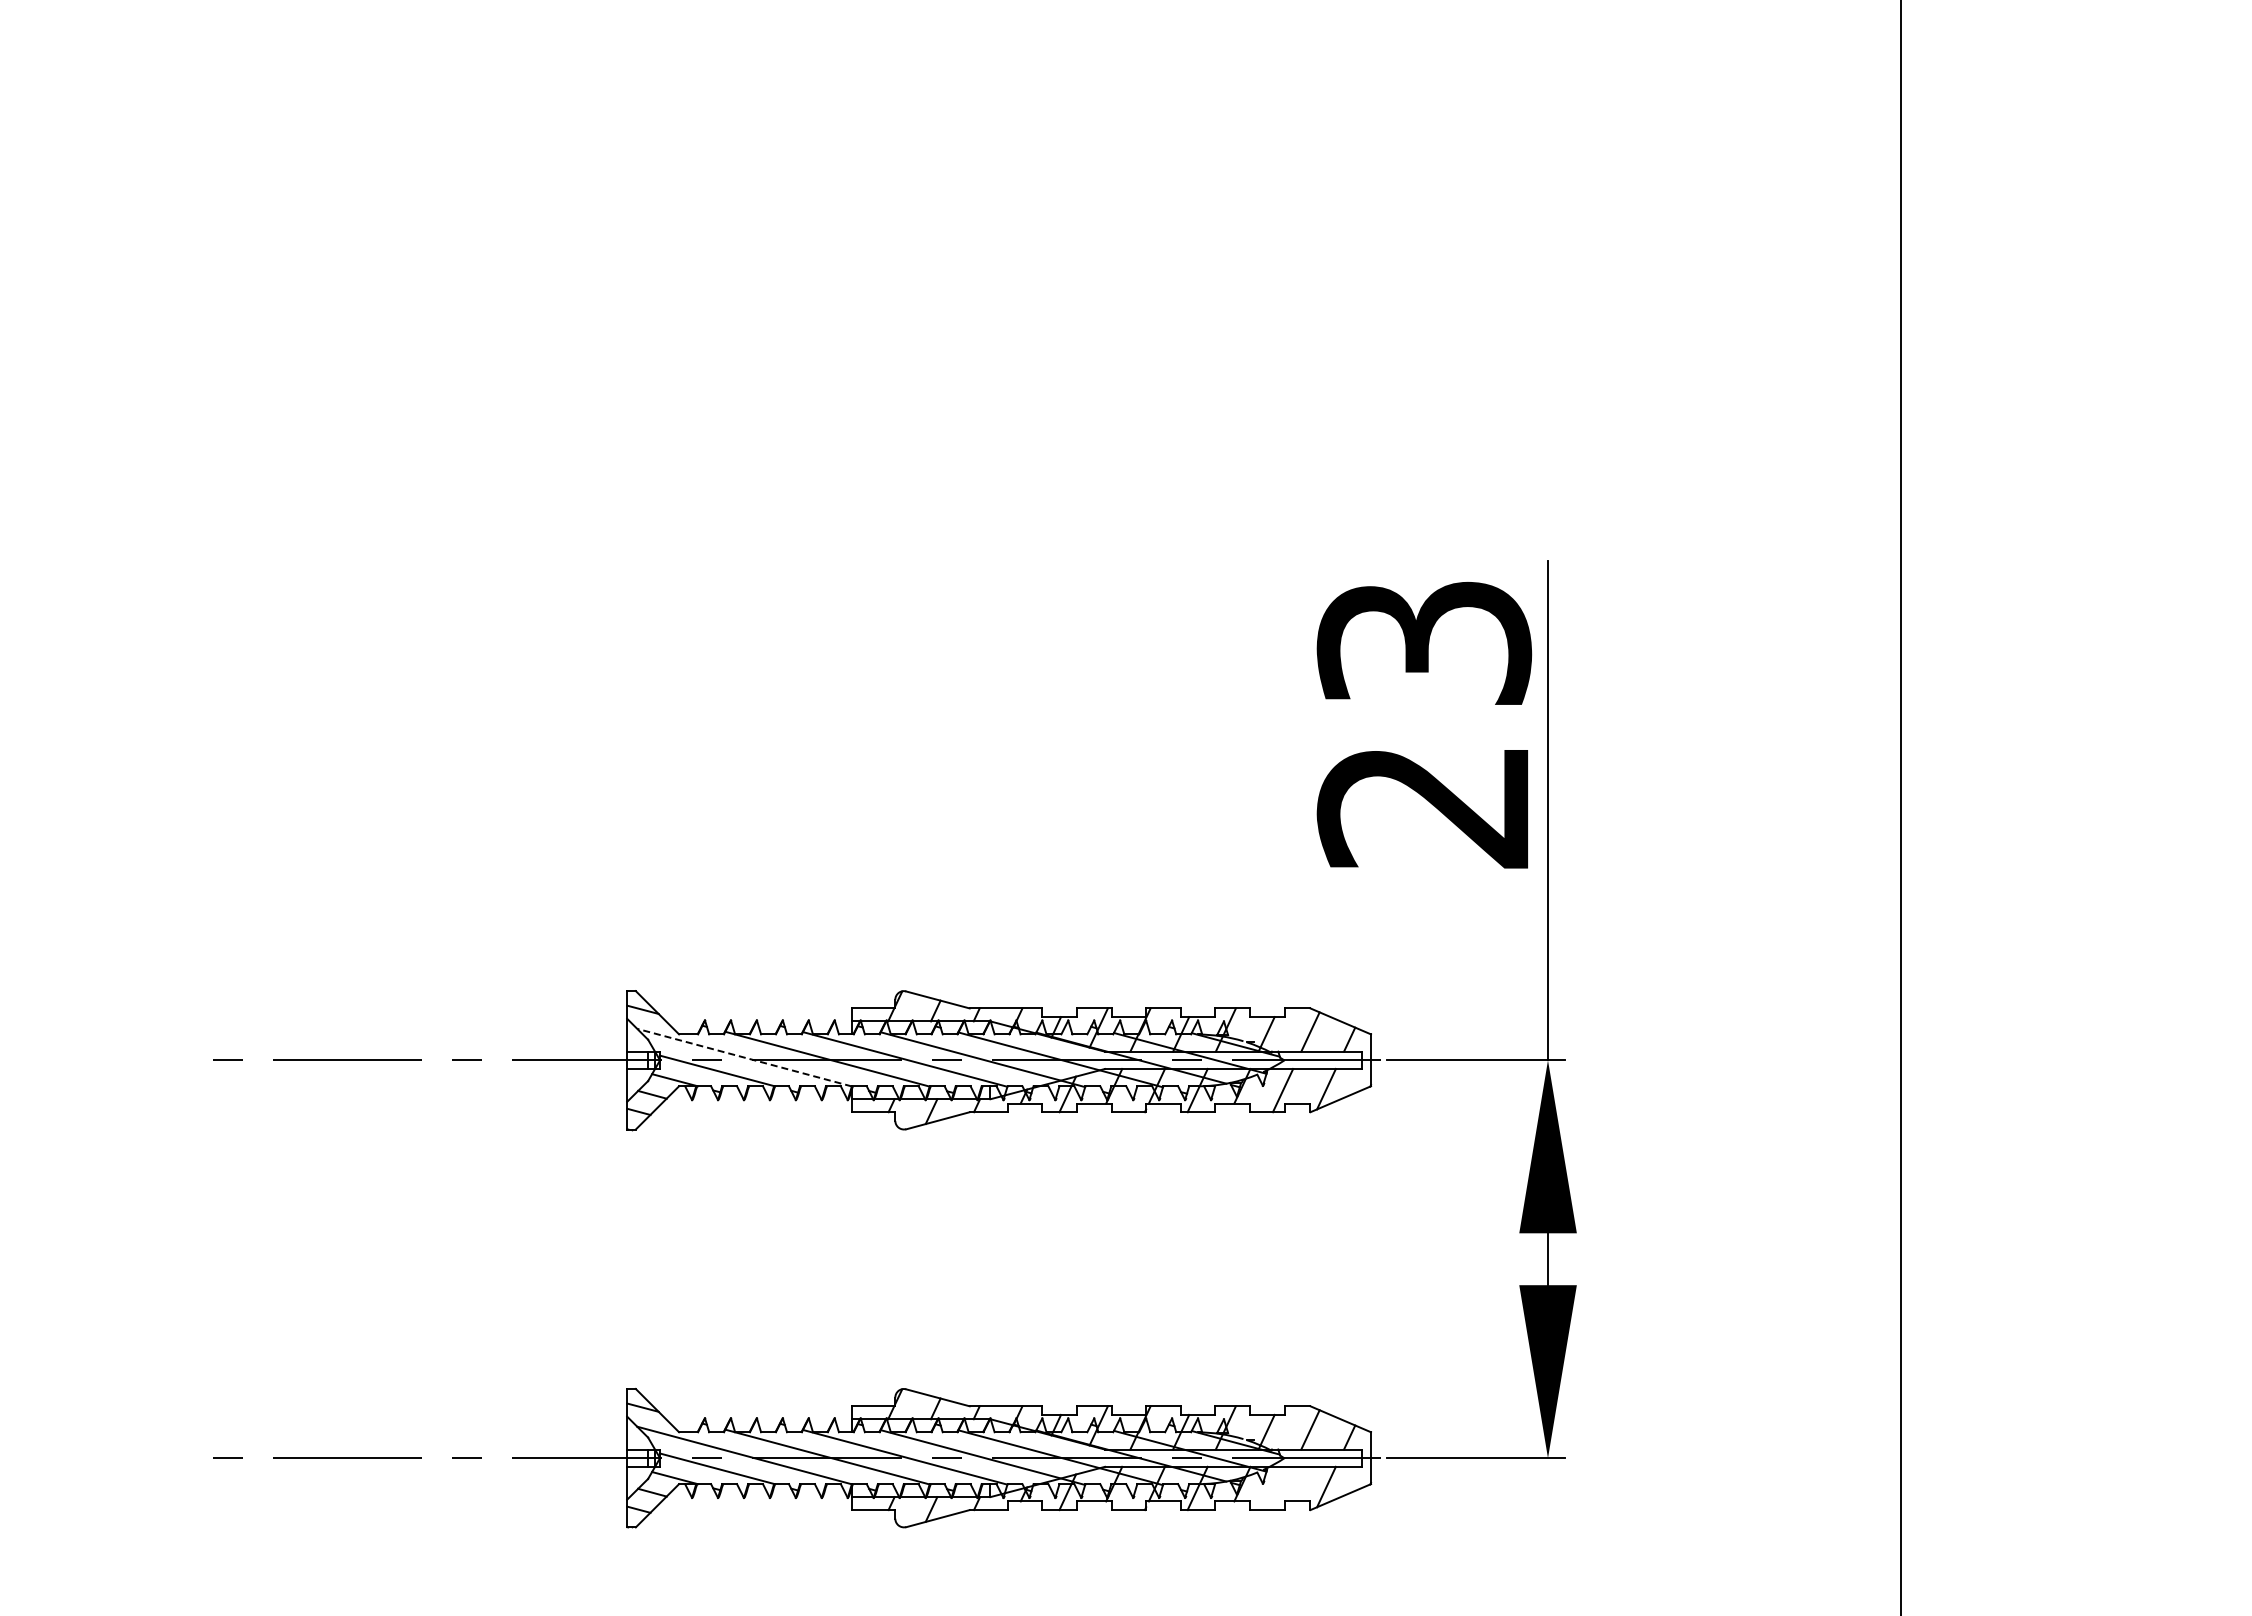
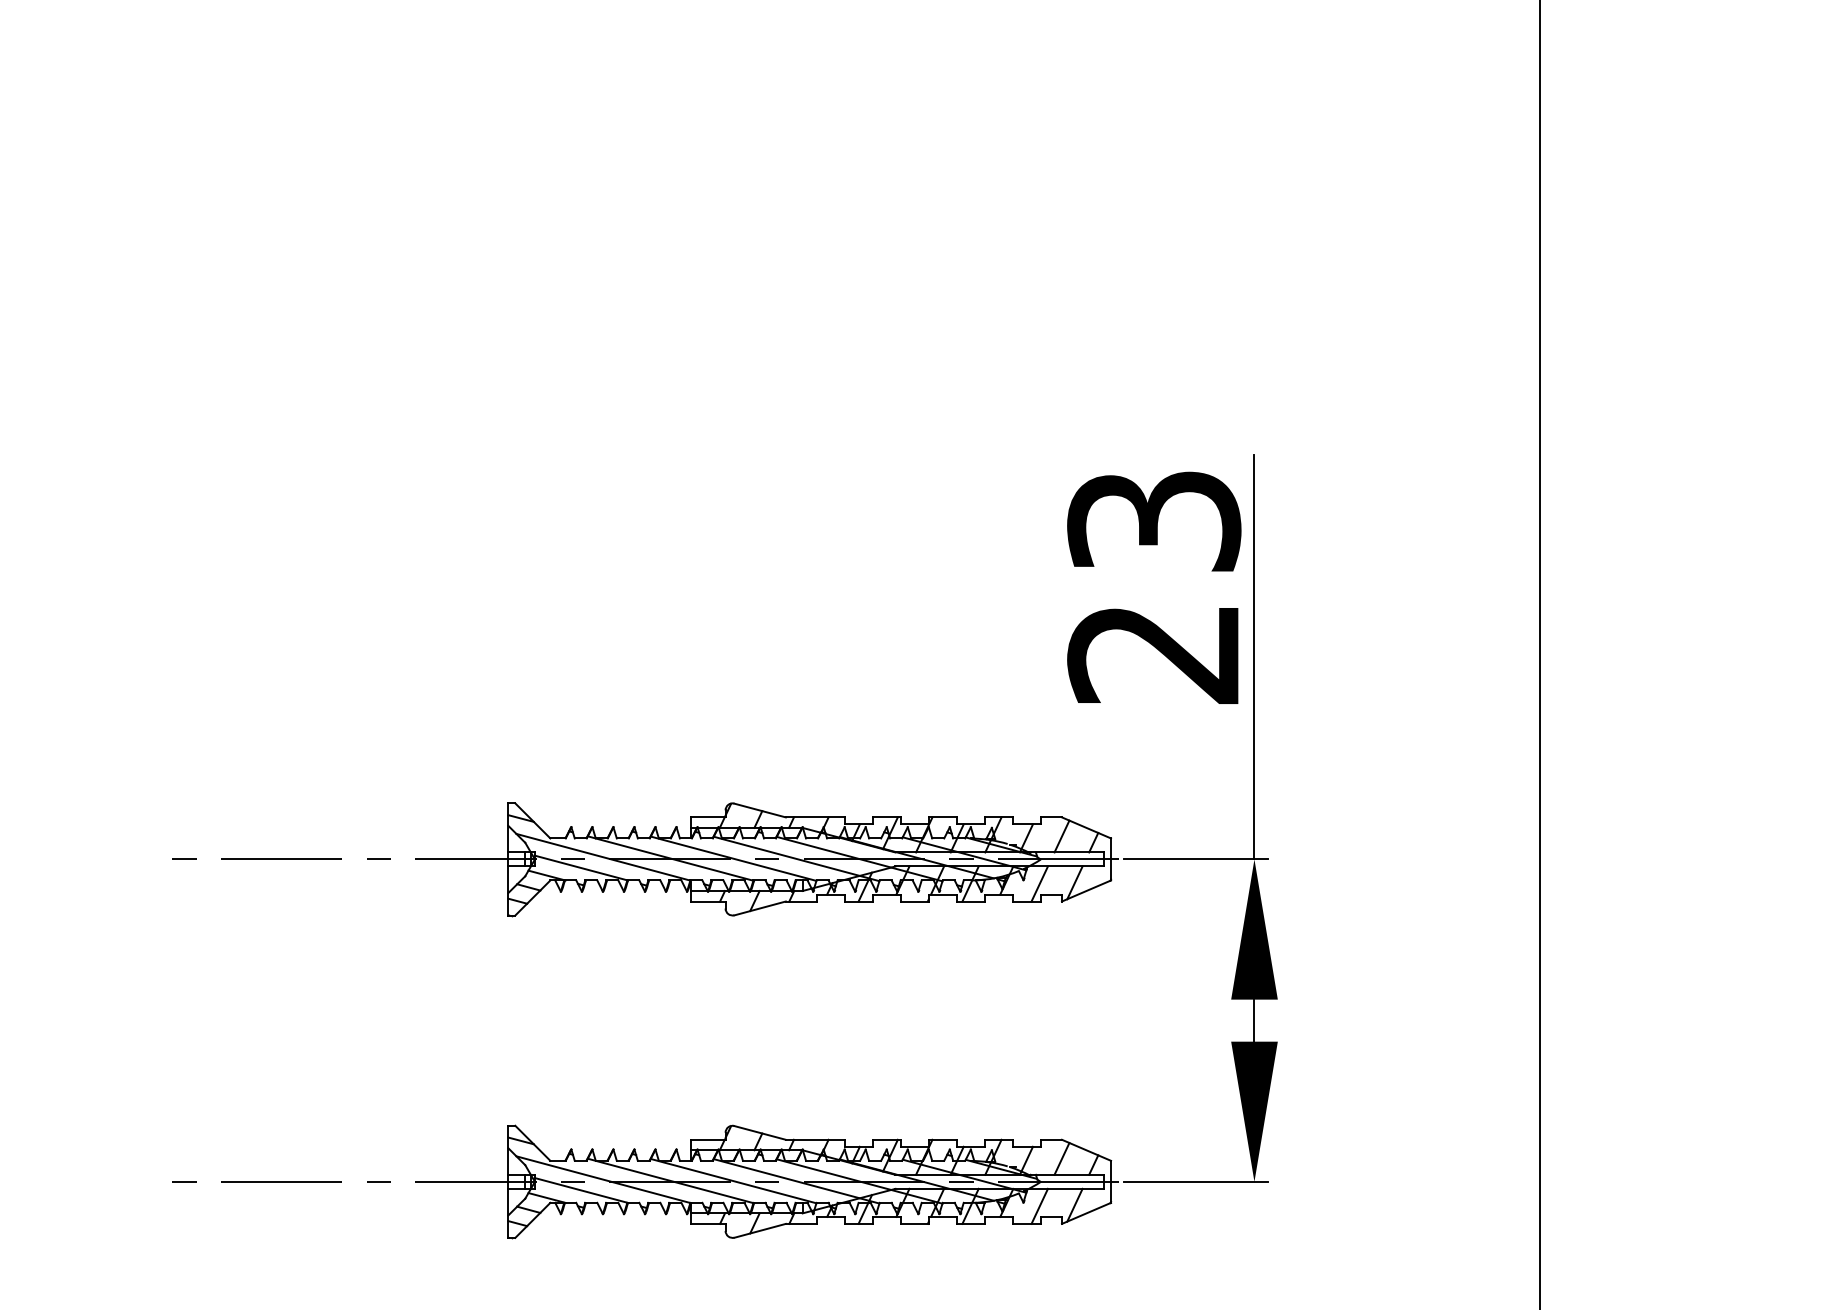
line: (744, 1057) -> (603, 857), dashed -> solid
line: (1282, 1488) -> (1039, 1206), added

